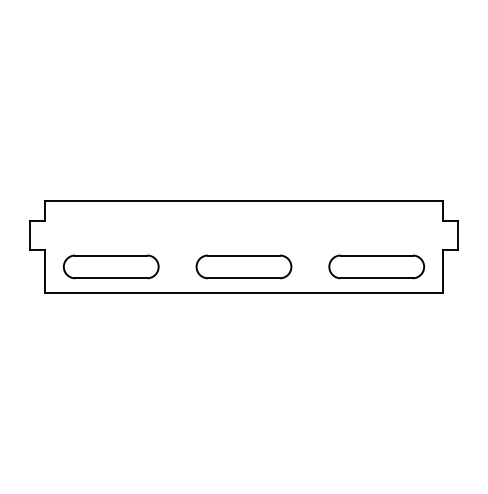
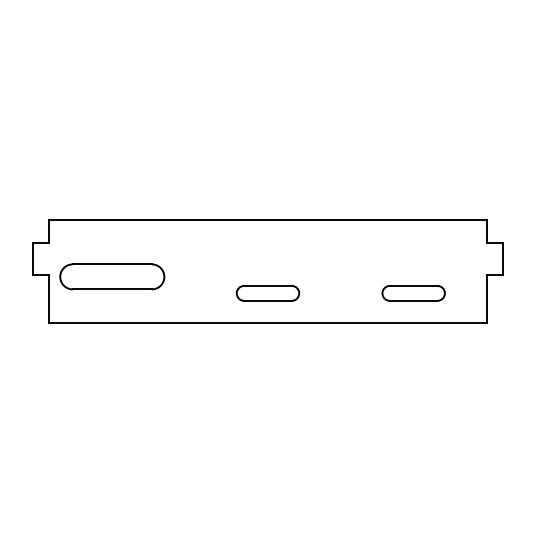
part: (111, 266) -> (112, 276), moved
part: (243, 266) -> (267, 292), size x0.6
part: (376, 266) -> (413, 292), size x0.6

